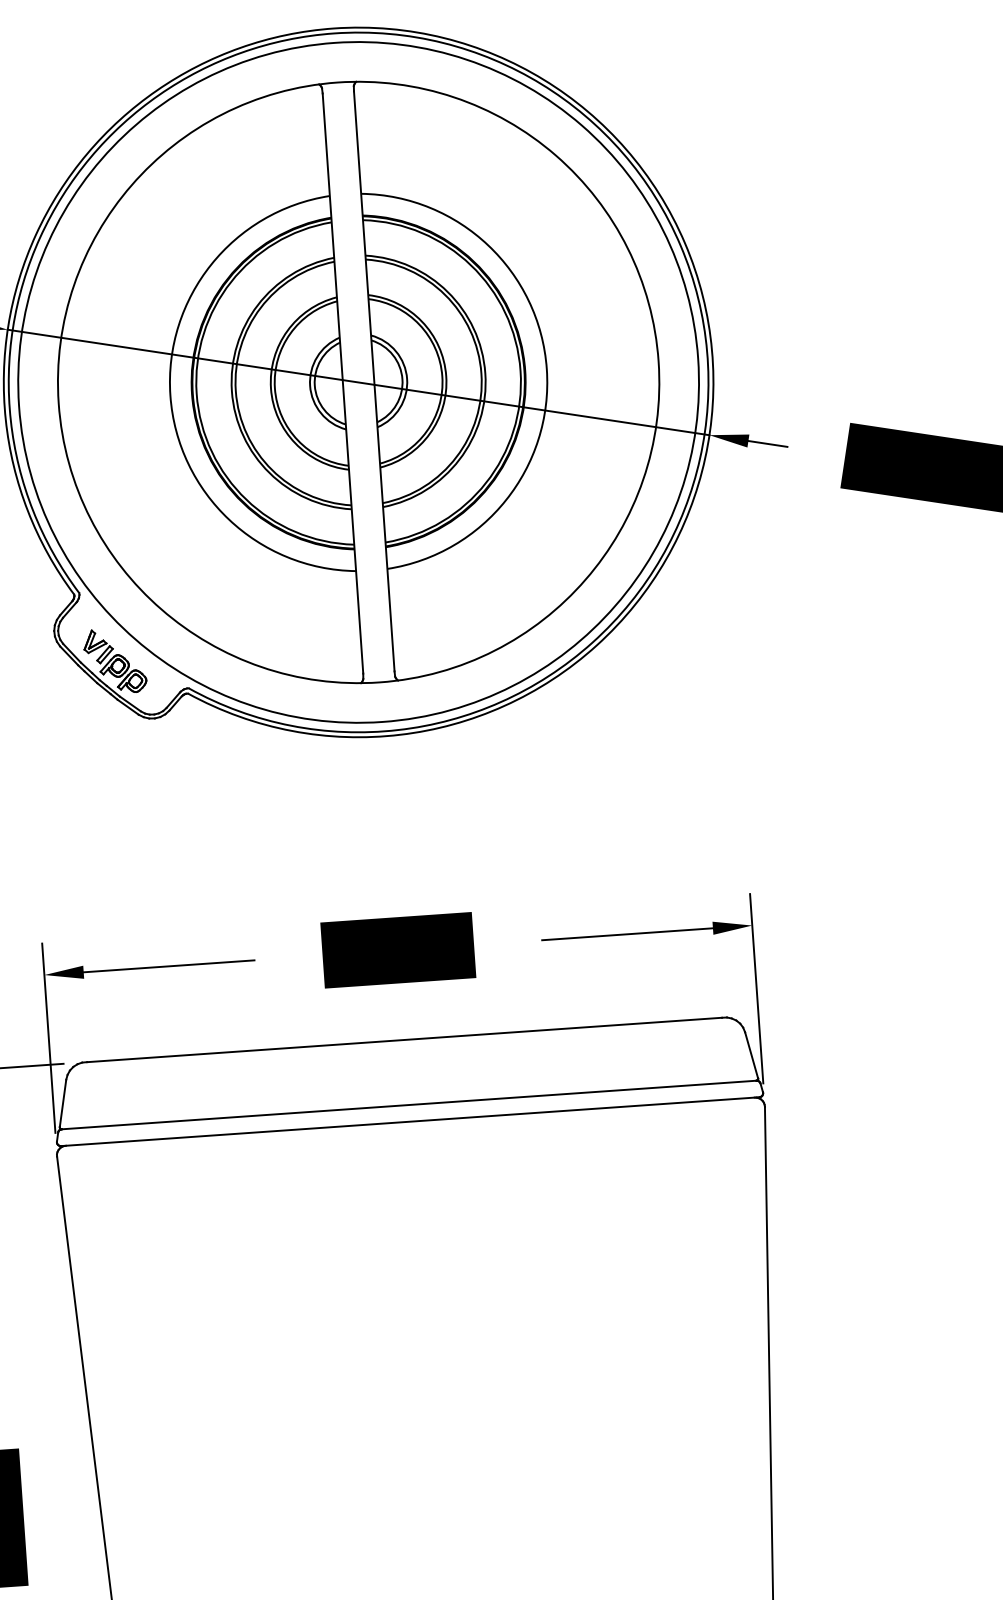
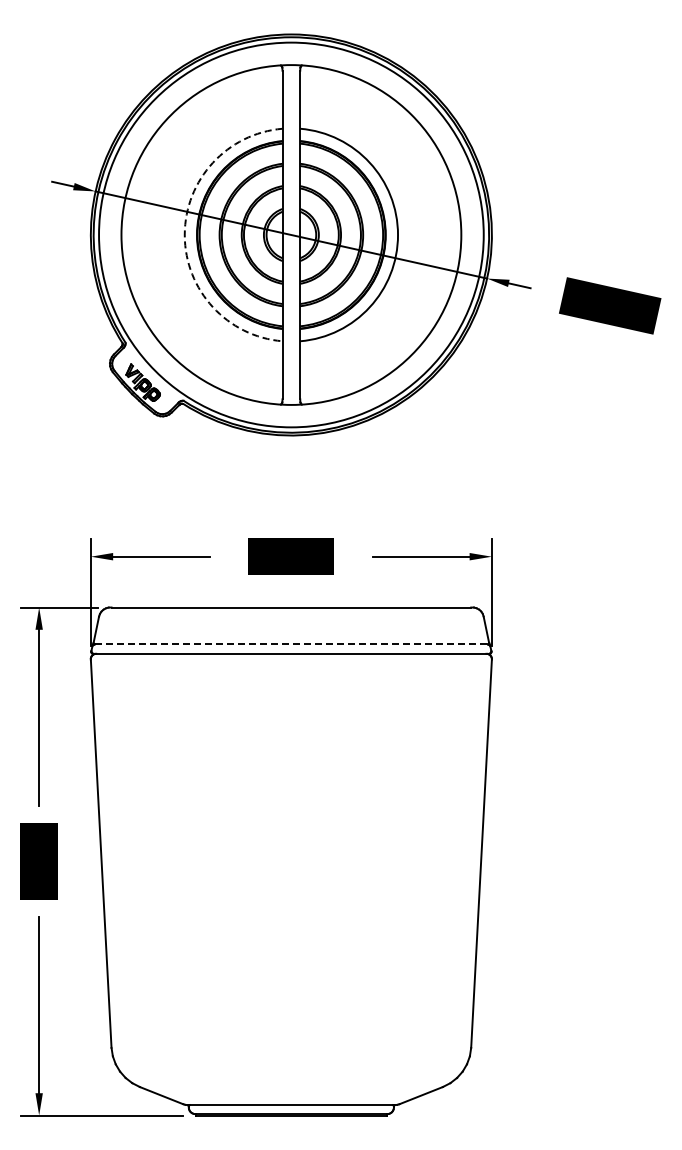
line: (170, 396) -> (184, 235), solid -> dashed
line: (409, 1105) -> (291, 644), solid -> dashed

